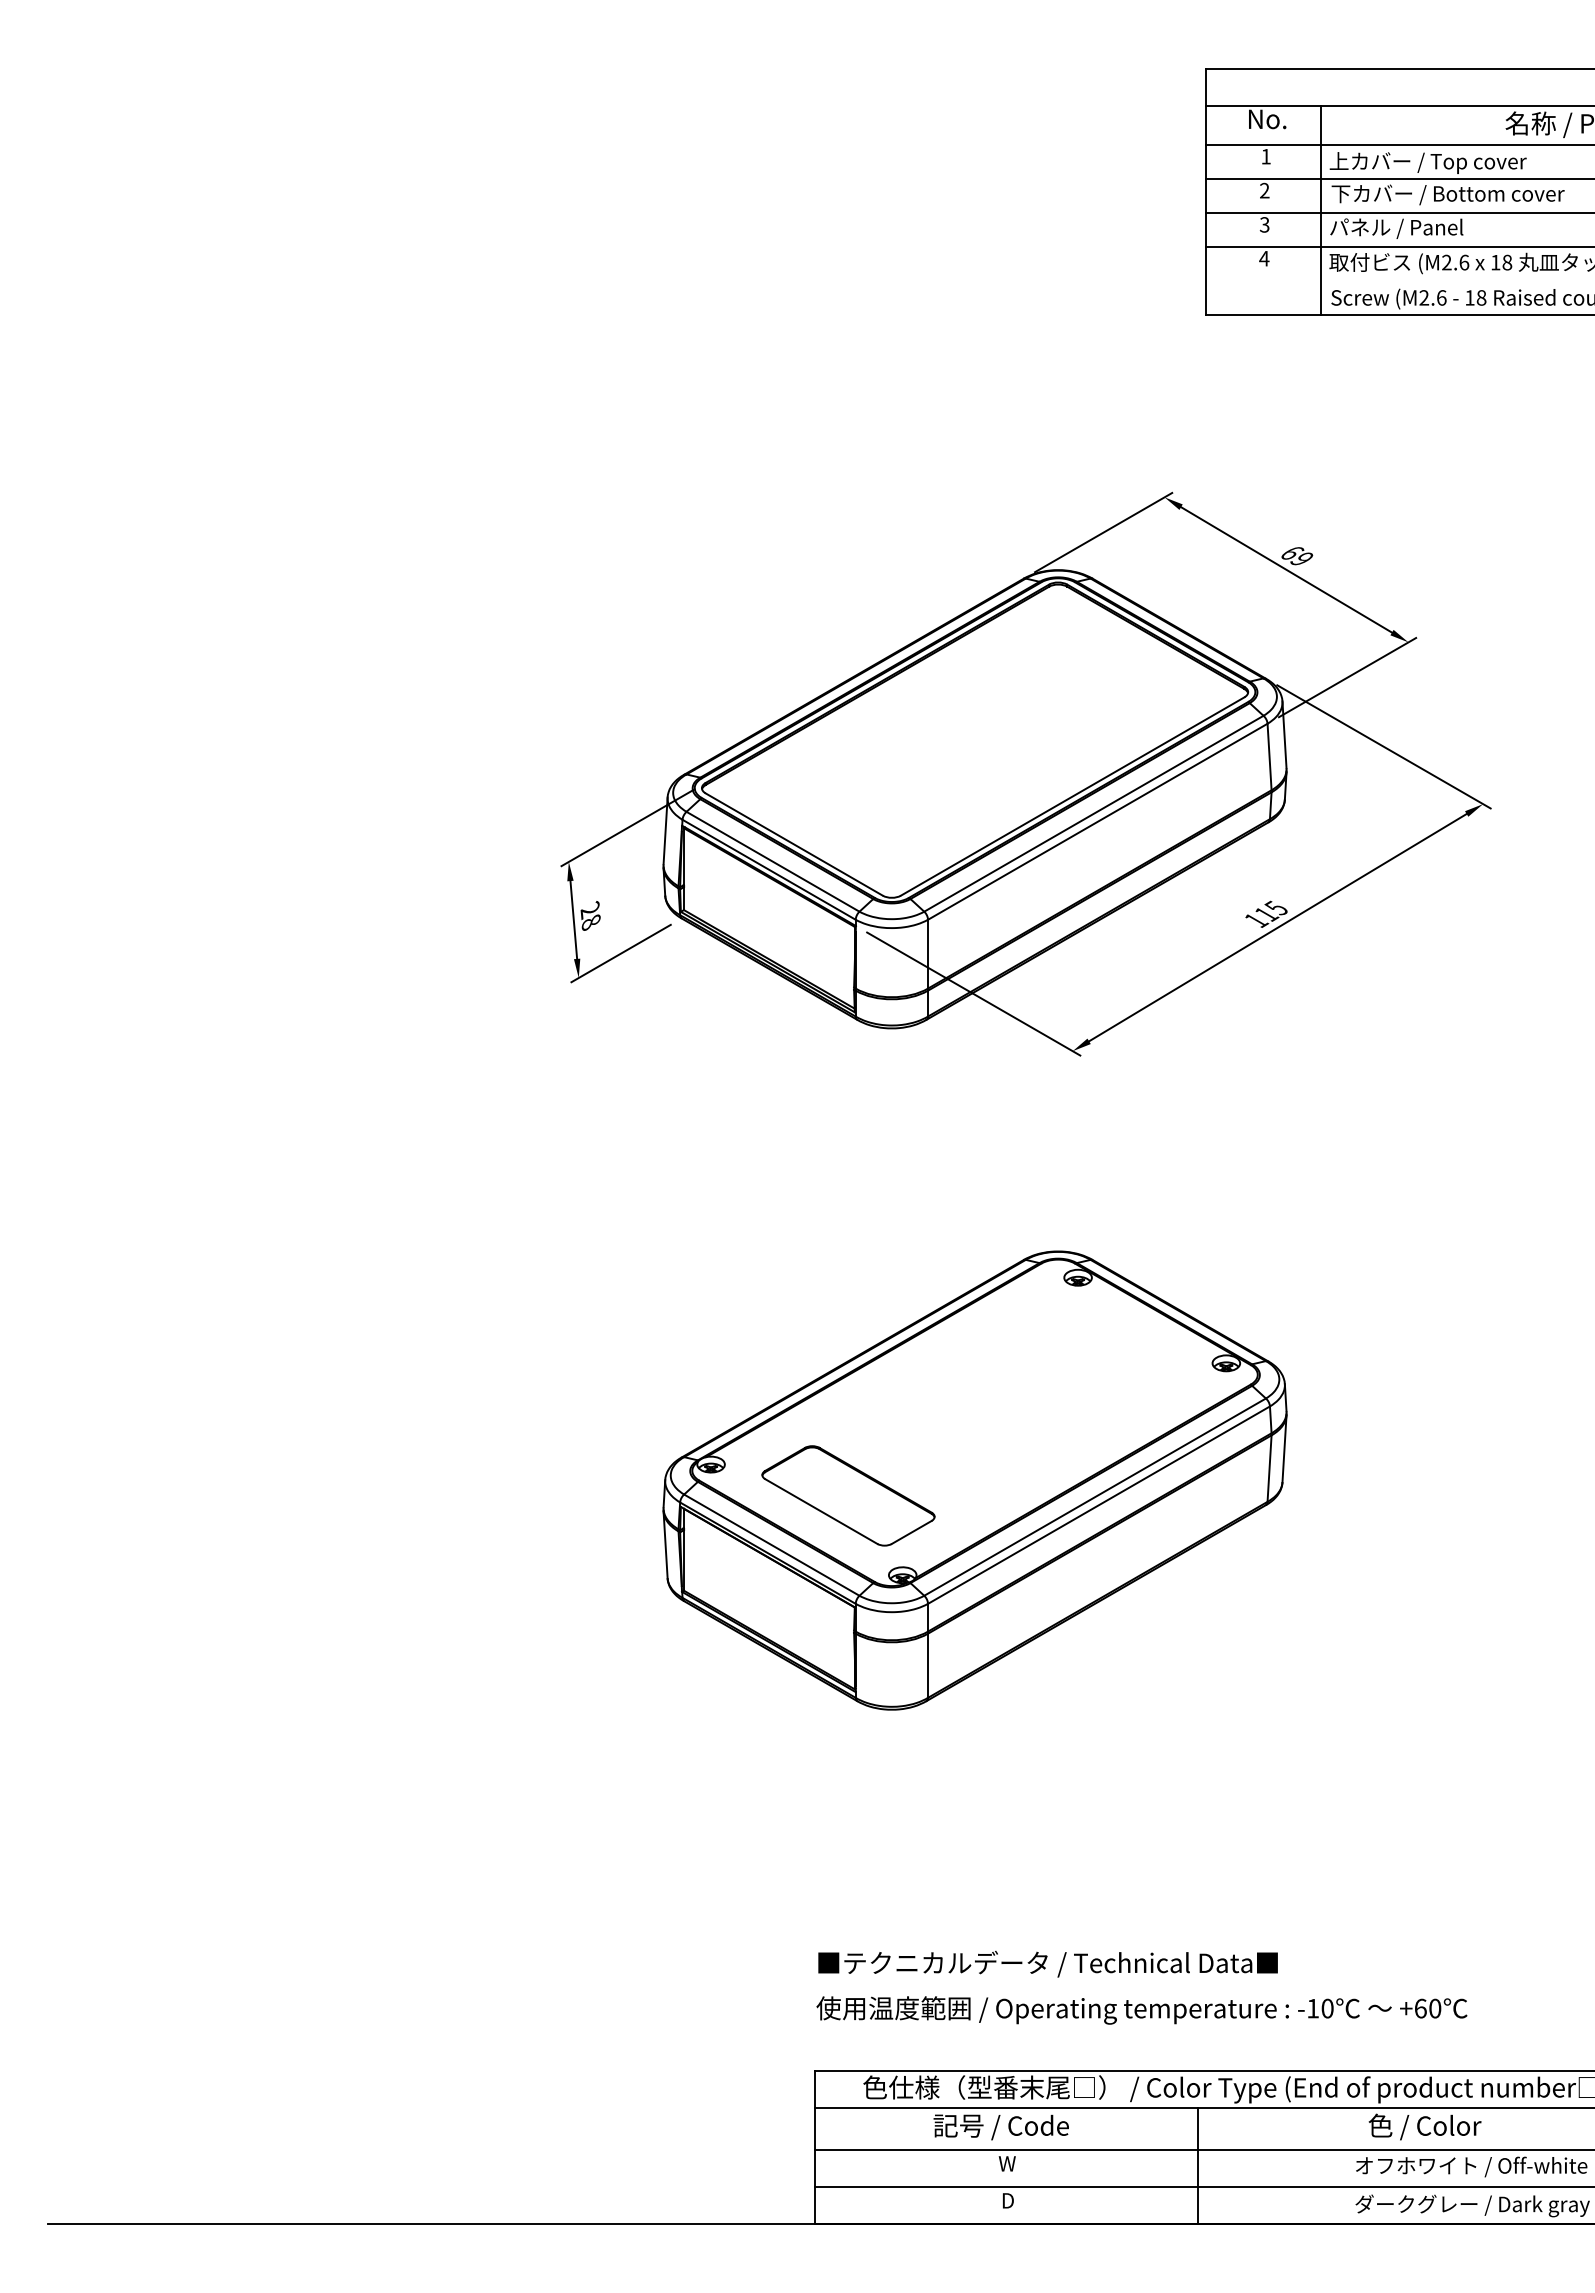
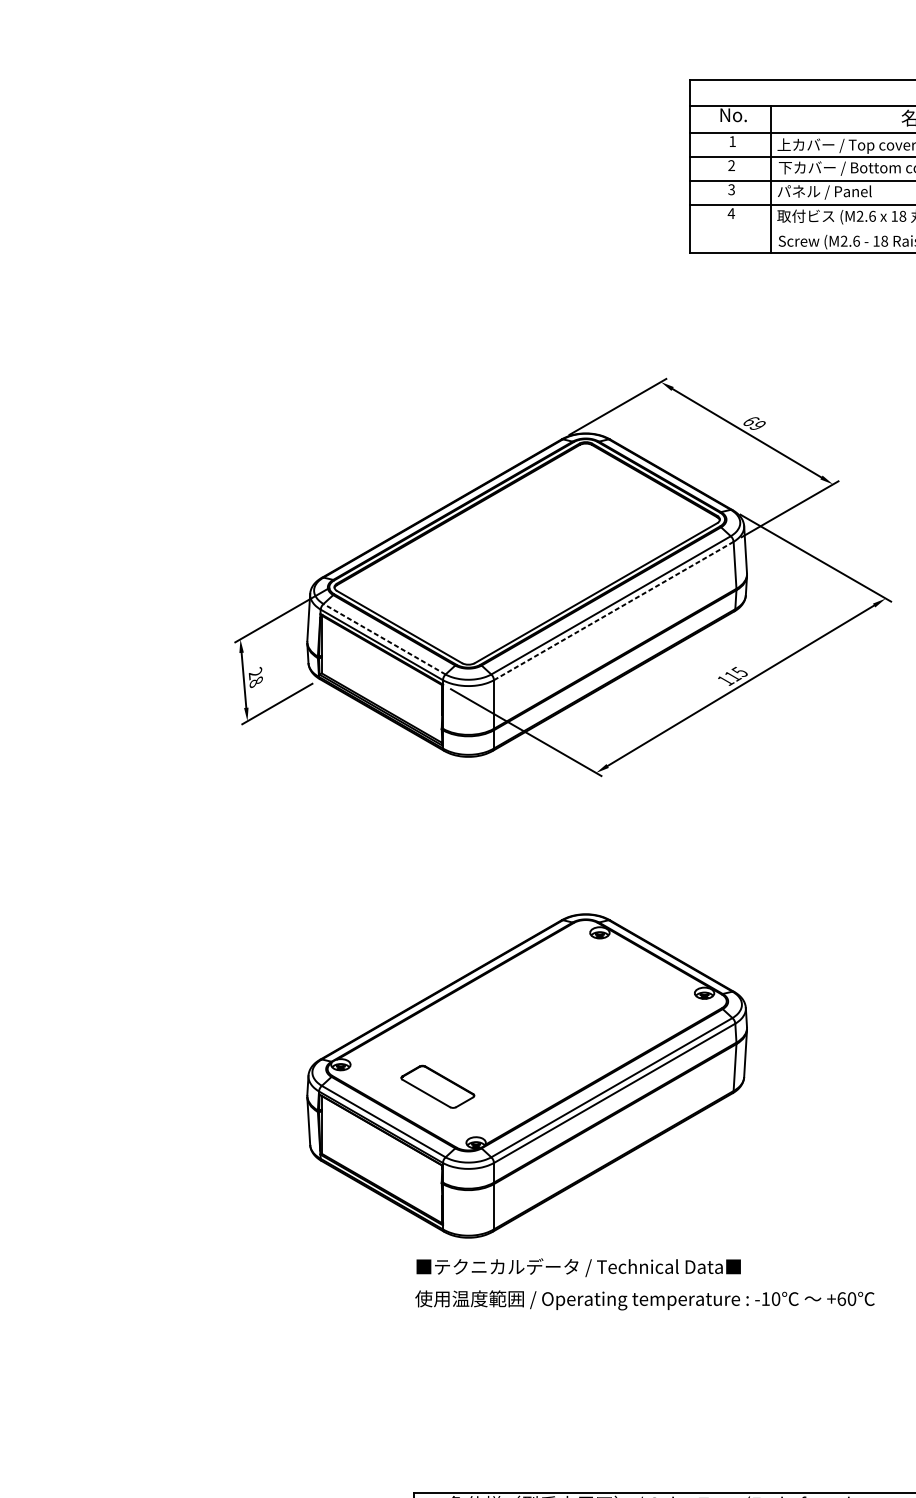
line: (1098, 821) -> (614, 610), solid -> dashed
line: (773, 861) -> (384, 639), solid -> dashed
part: (848, 1495) -> (437, 1086), size x0.6
text: (1141, 1987) -> (644, 1284), moved

